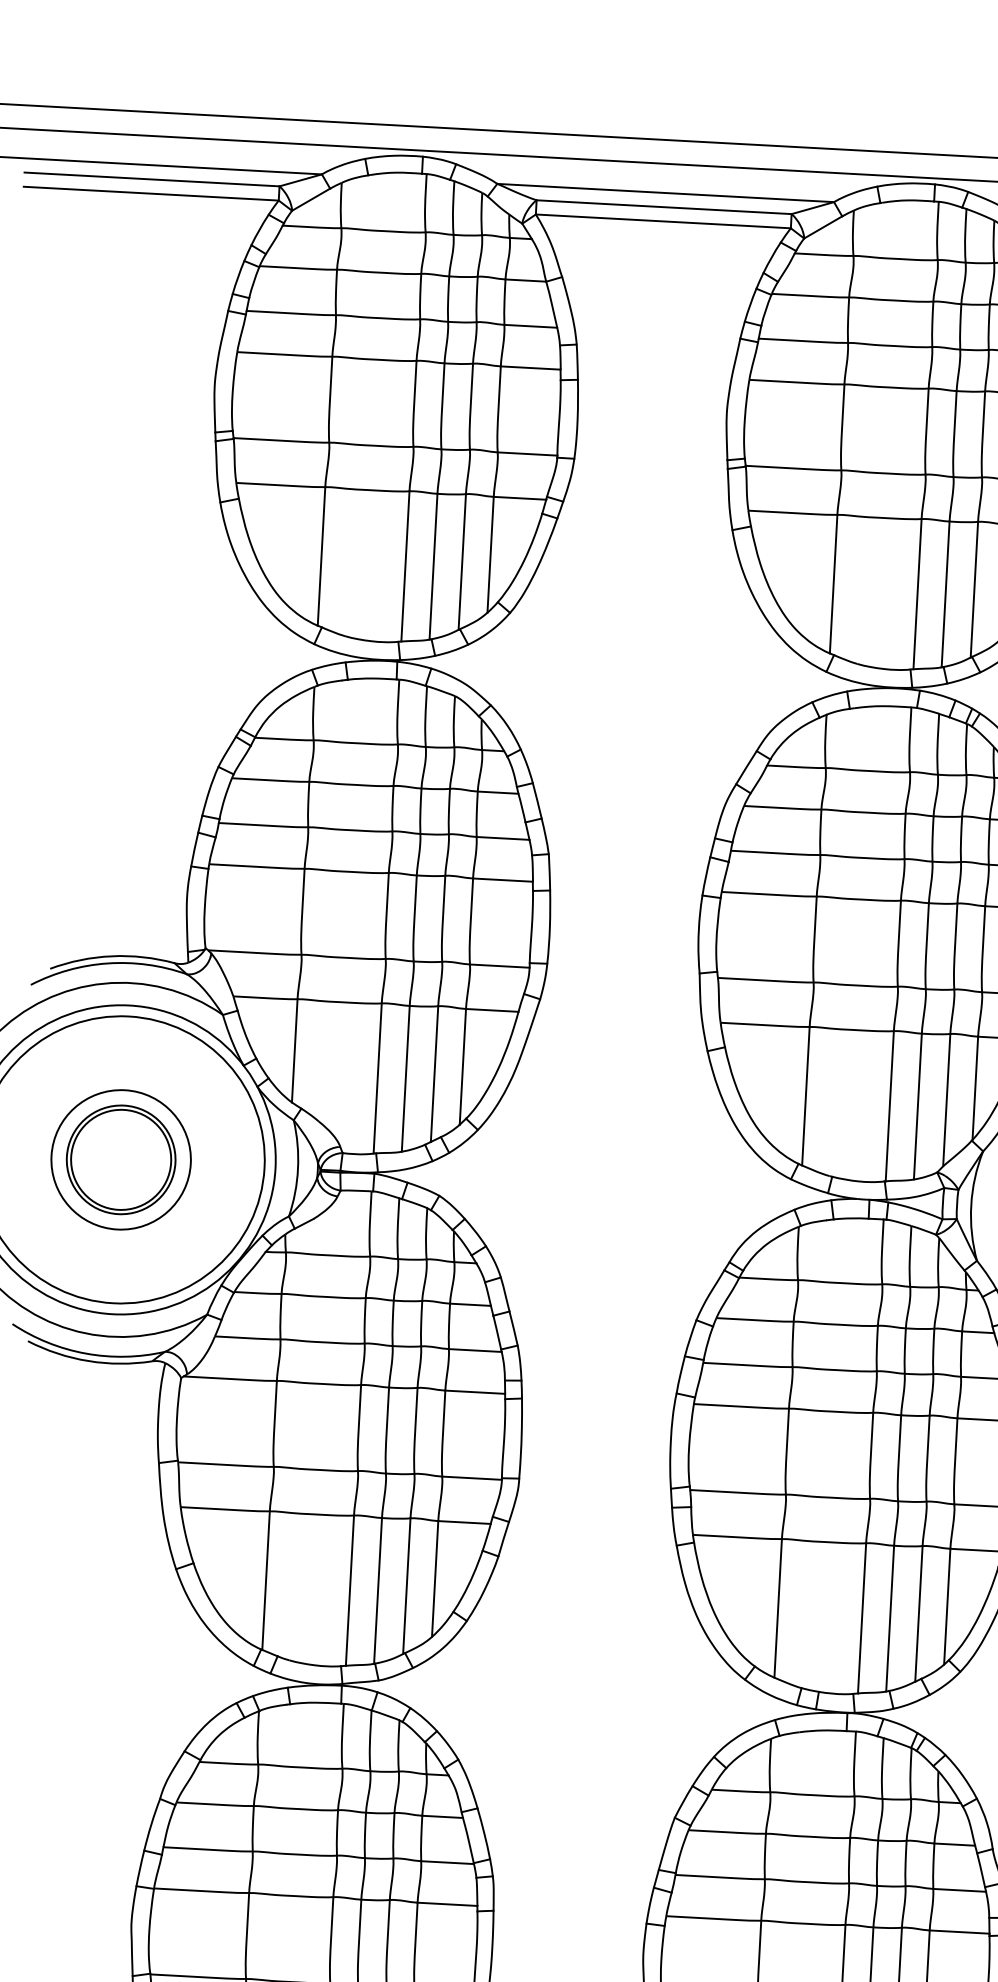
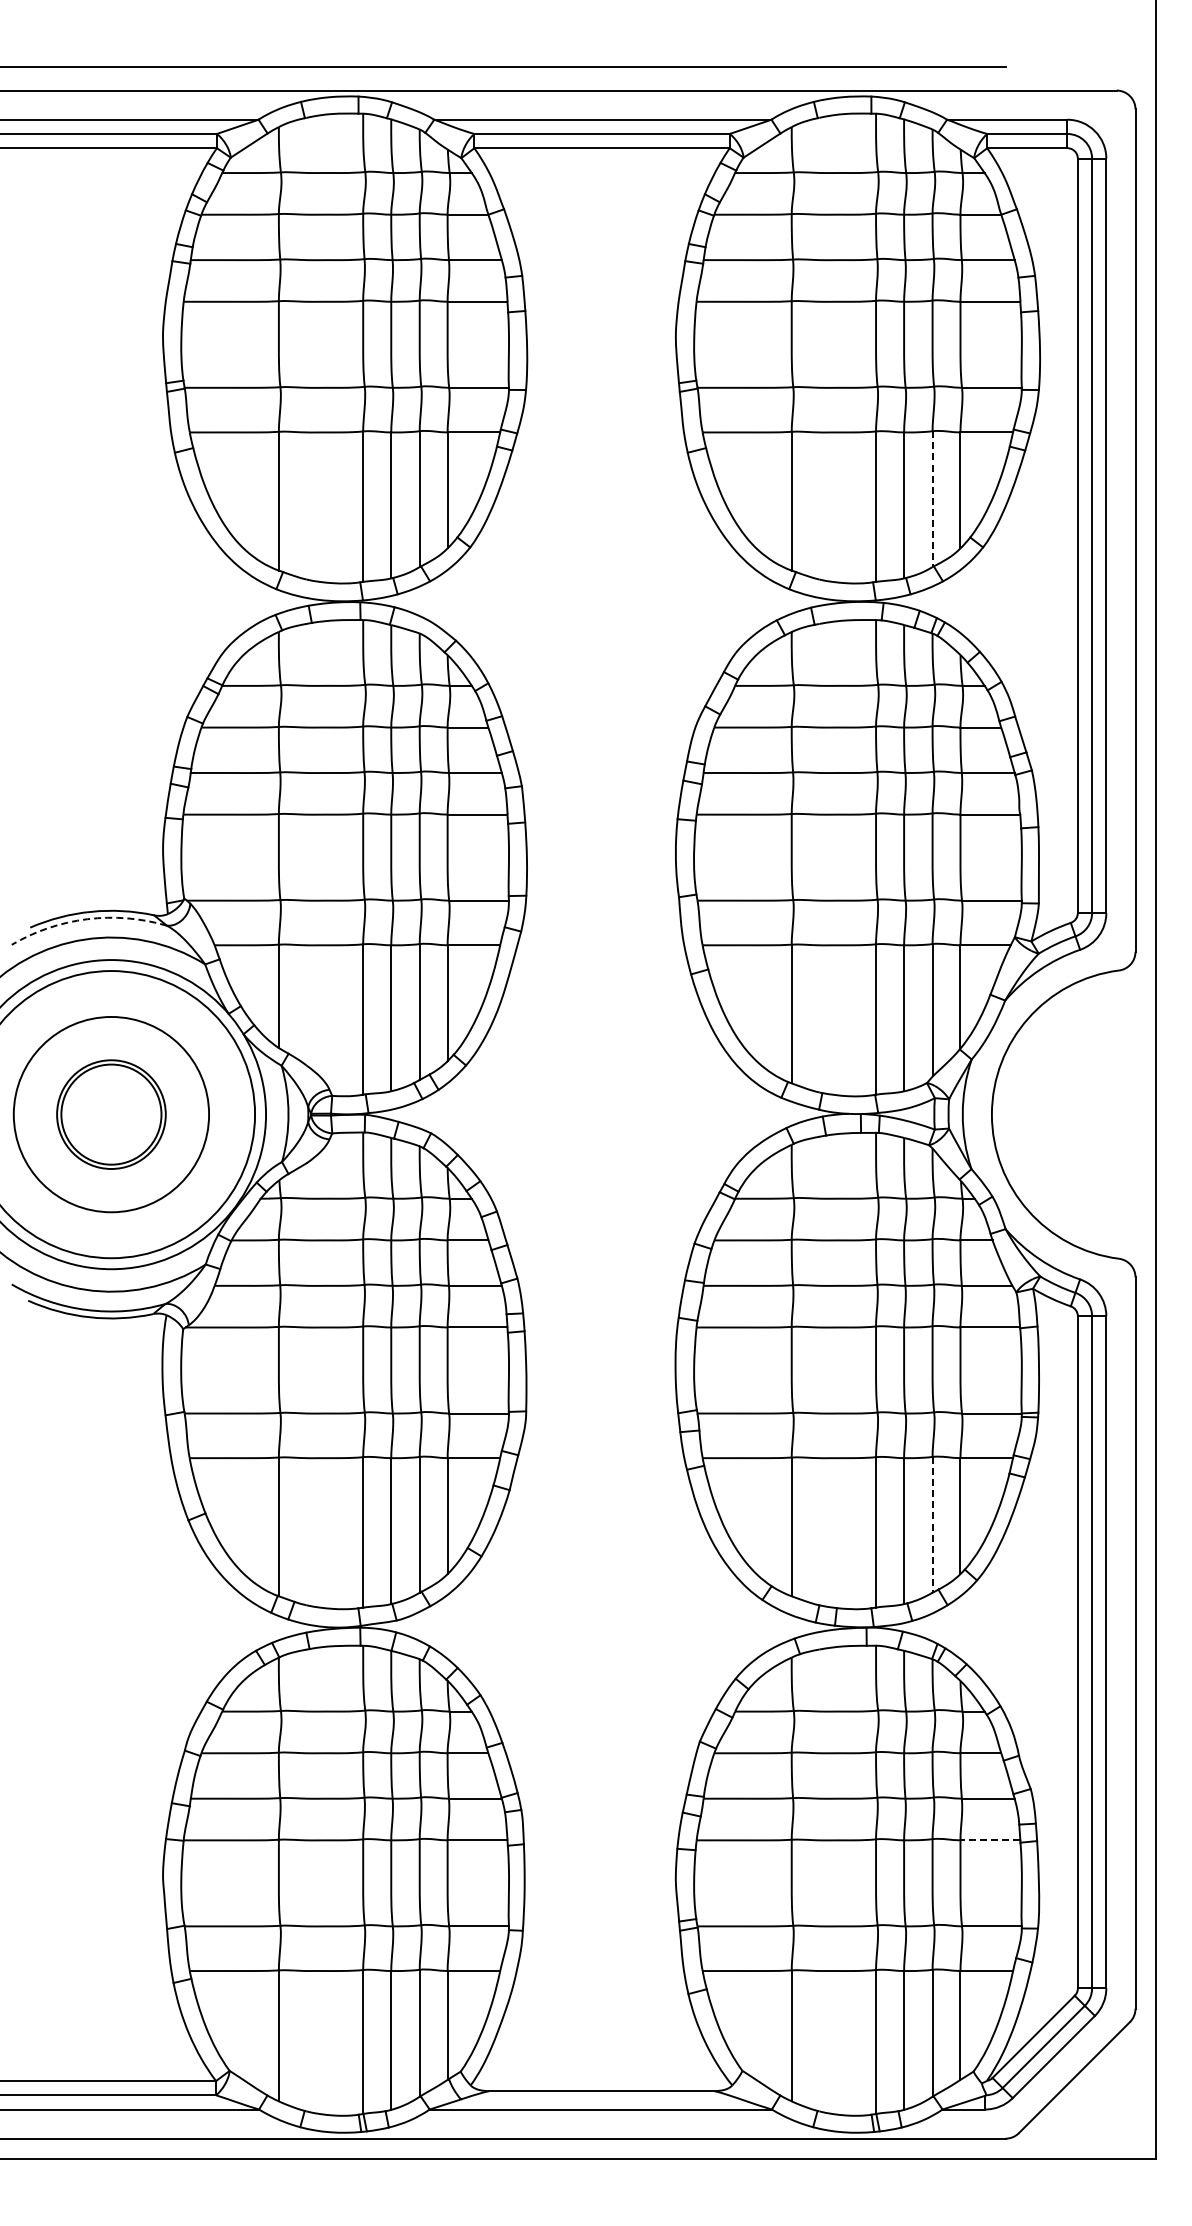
line: (974, 590) -> (932, 499), solid -> dashed
arc: (107, 963) -> (87, 919), solid -> dashed
circle: (121, 1159) -> (111, 1114), size x1.4
line: (918, 1613) -> (932, 1524), solid -> dashed
line: (959, 1932) -> (990, 1840), solid -> dashed

